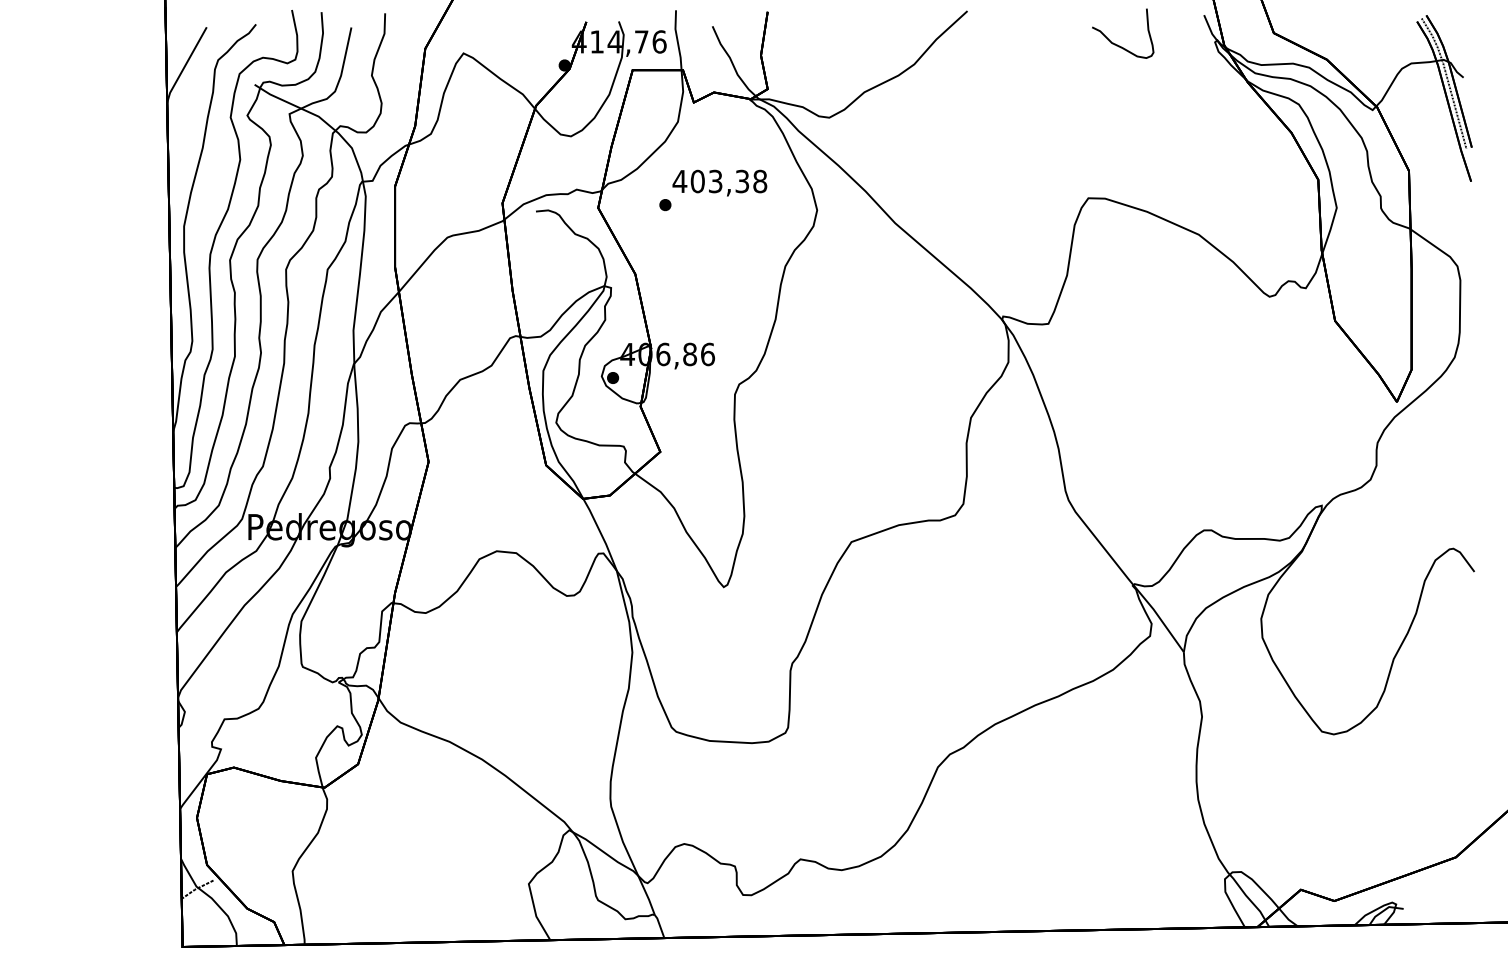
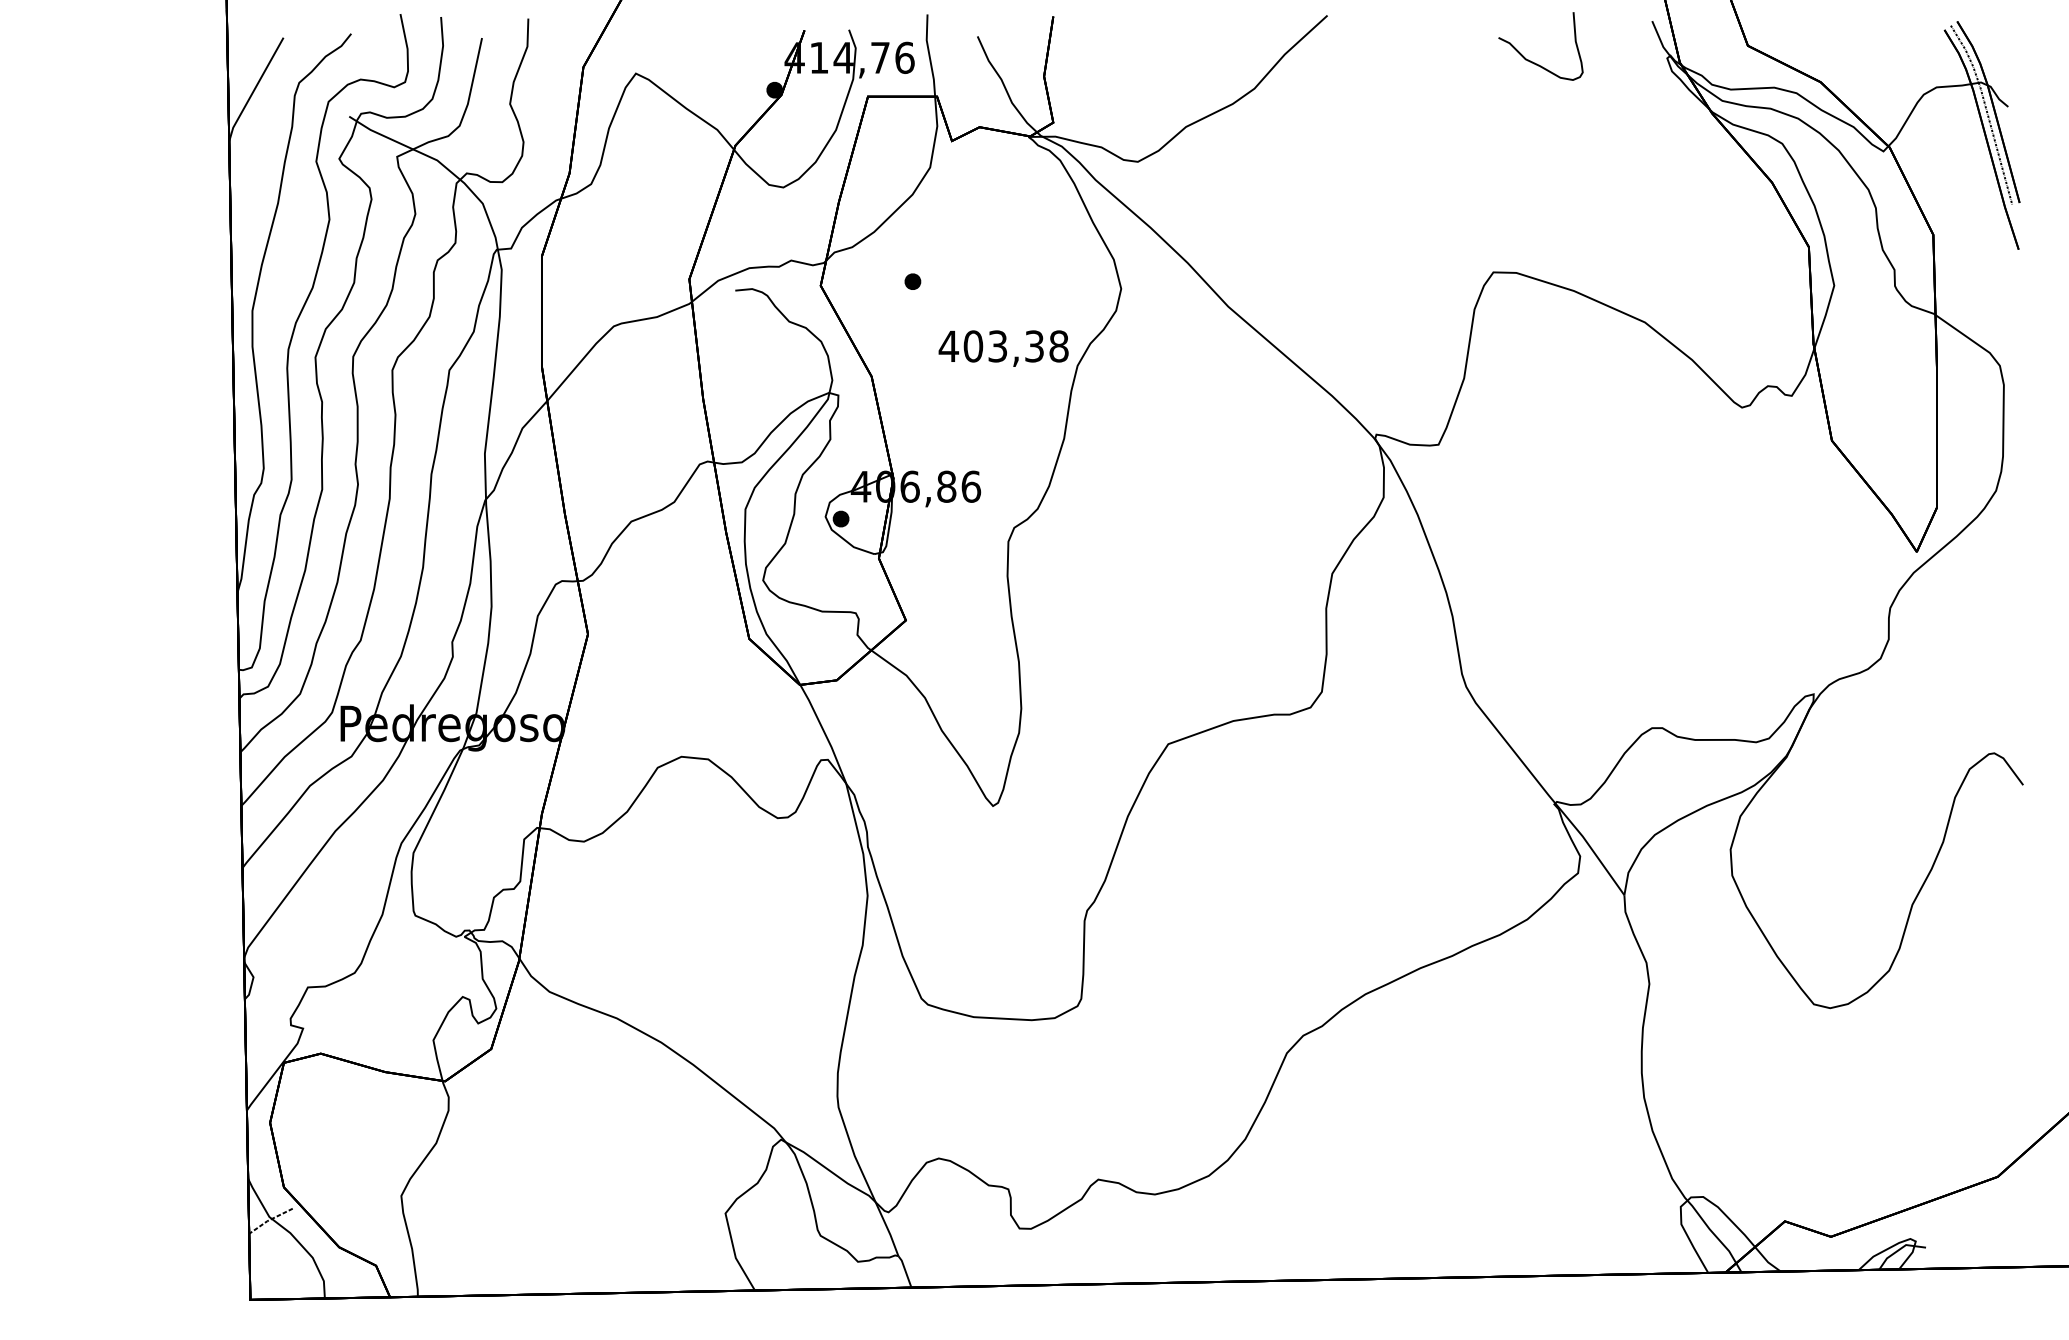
text: (719, 183) -> (1003, 348), moved

